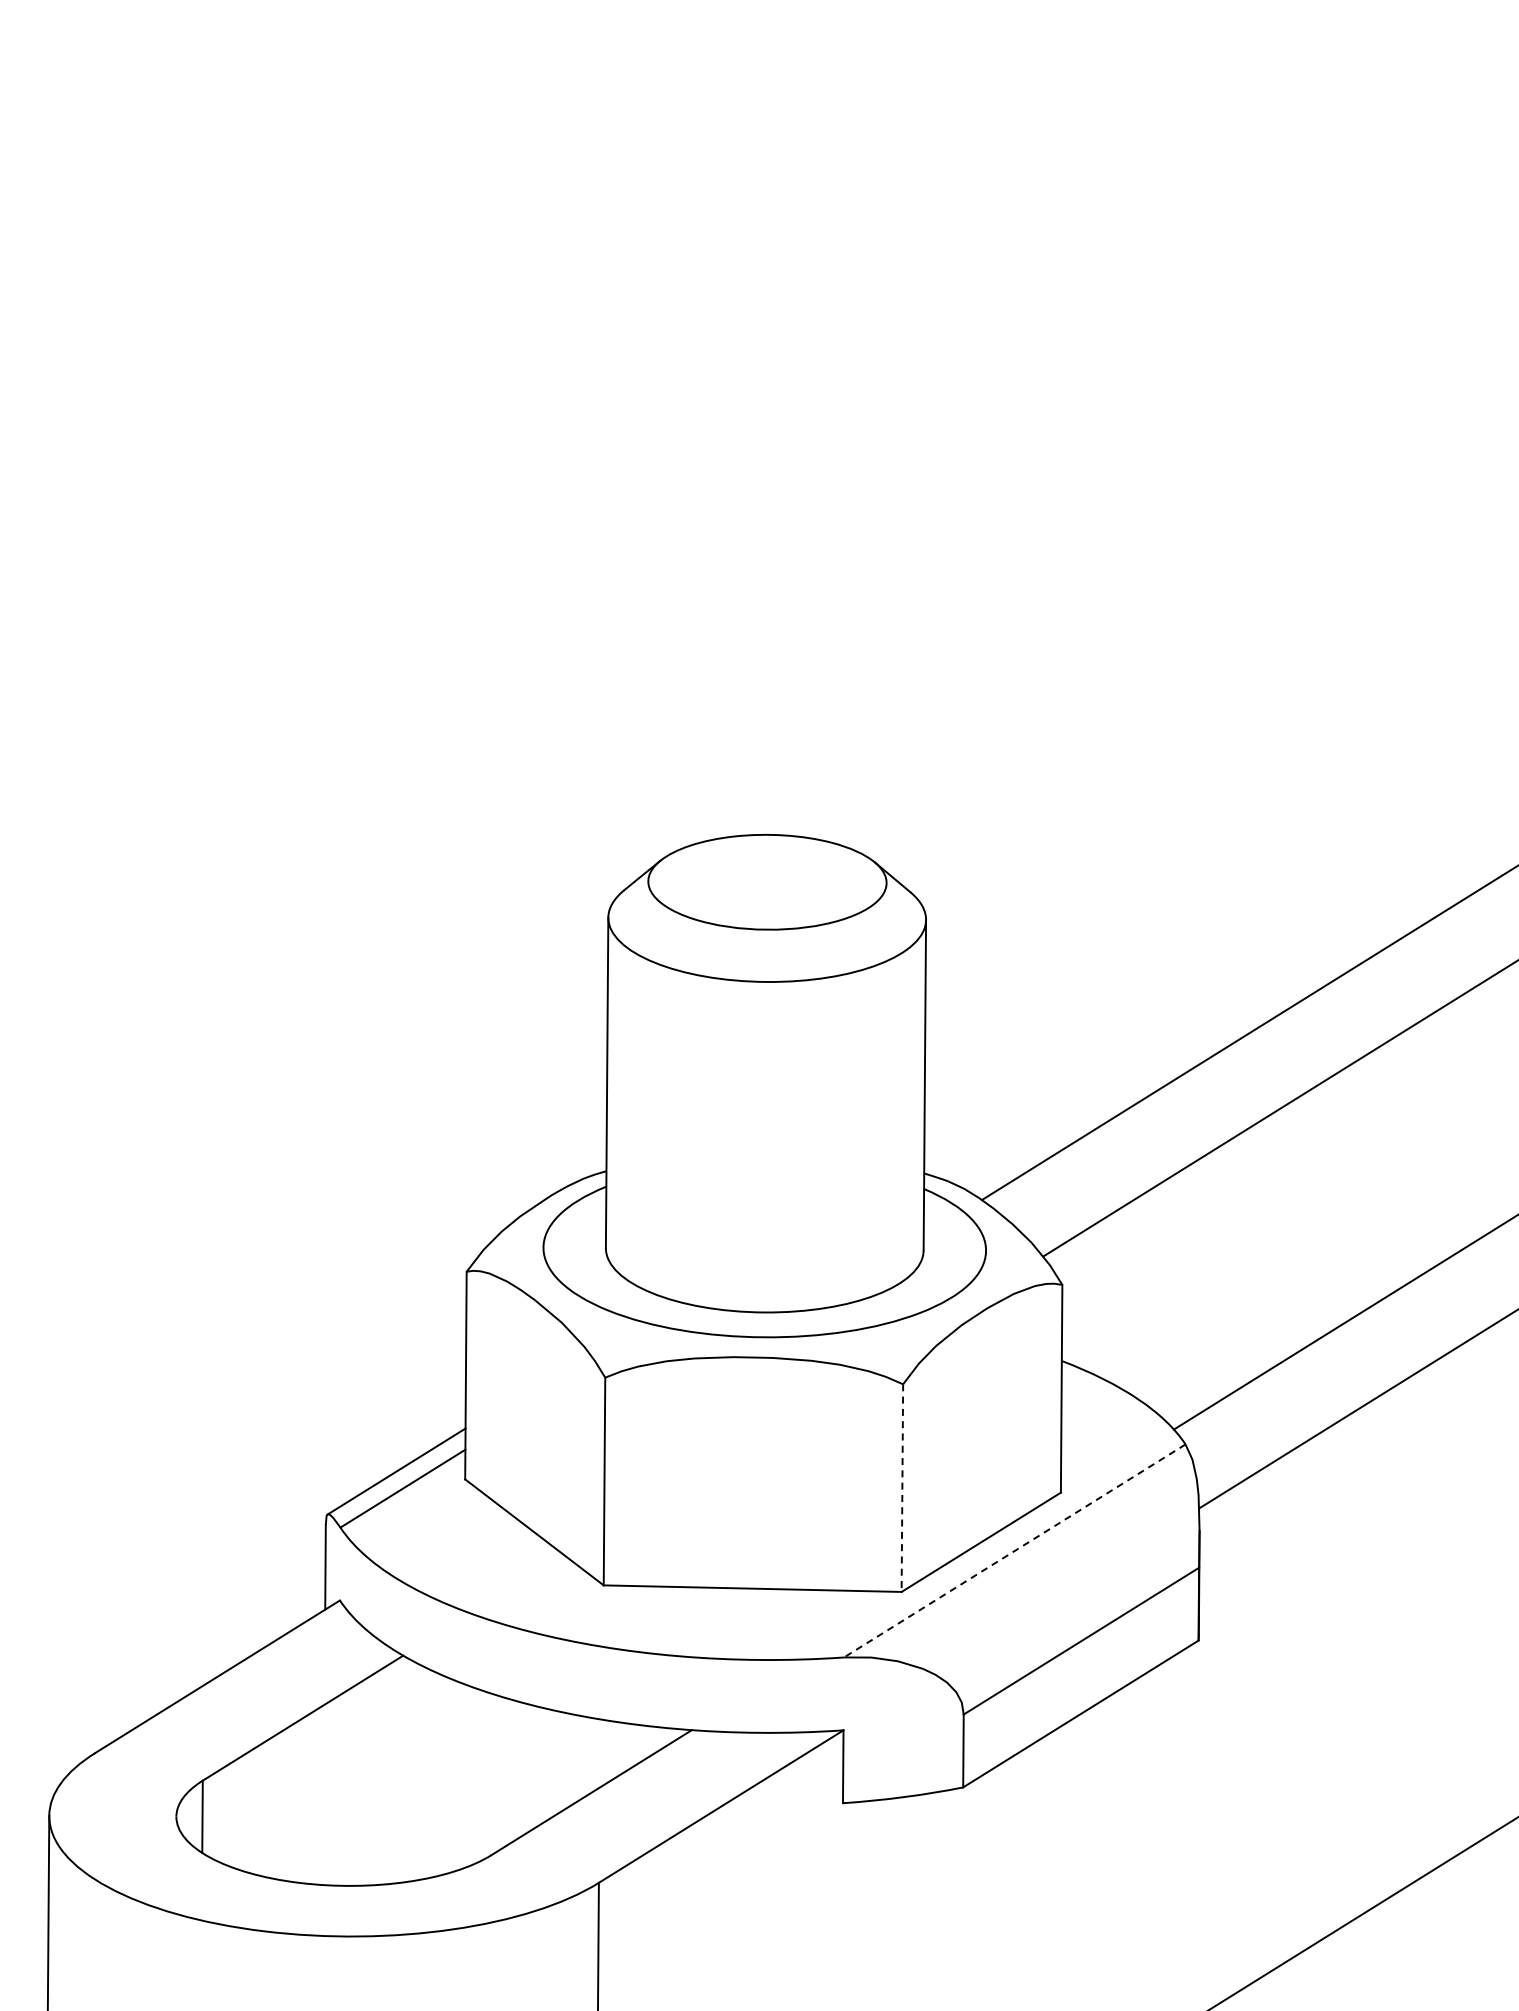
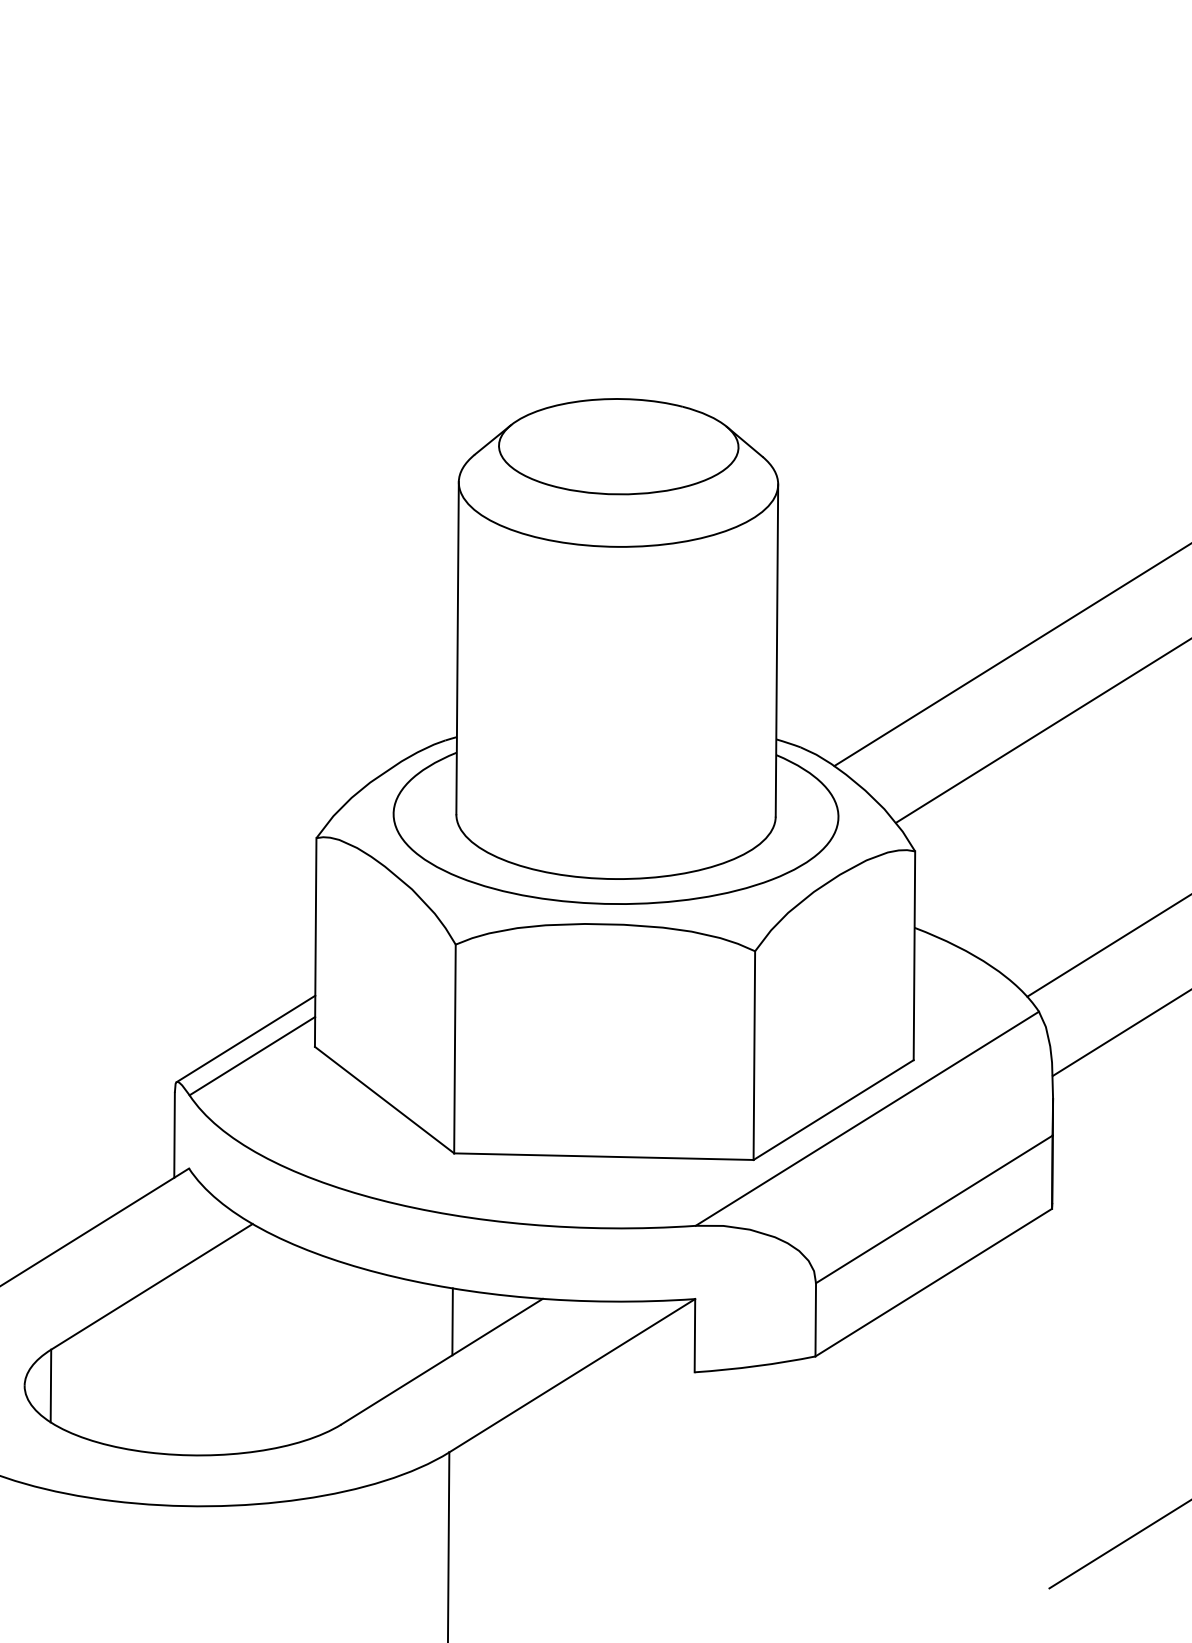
line: (902, 1488) -> (754, 1055), dashed -> solid
line: (1014, 1551) -> (867, 1119), dashed -> solid
line: (601, 1752) -> (451, 1321), added

